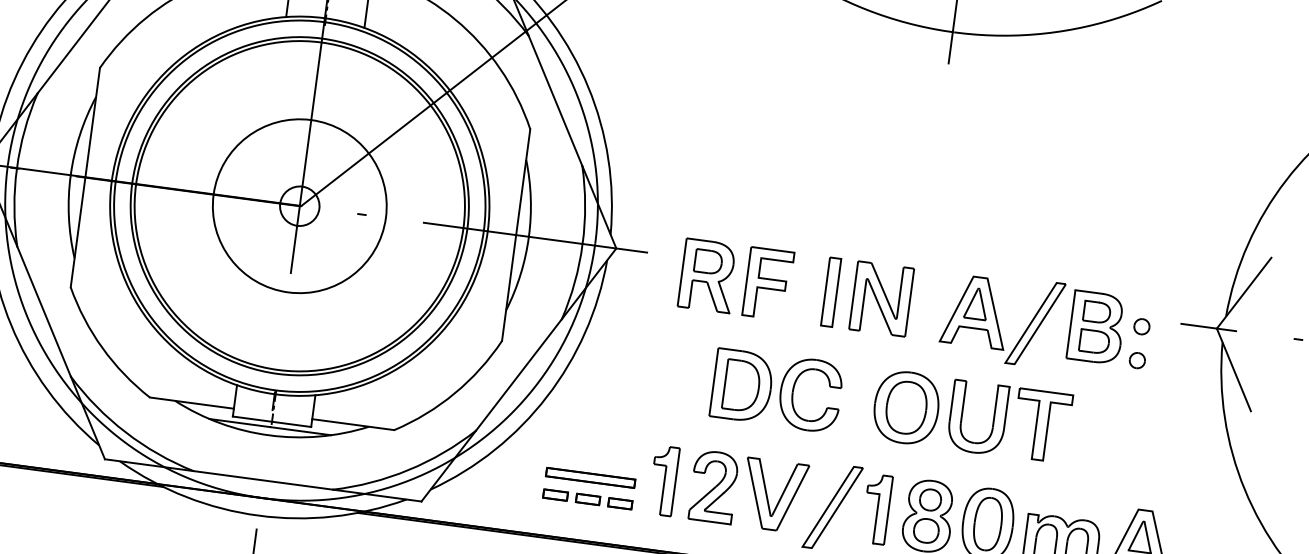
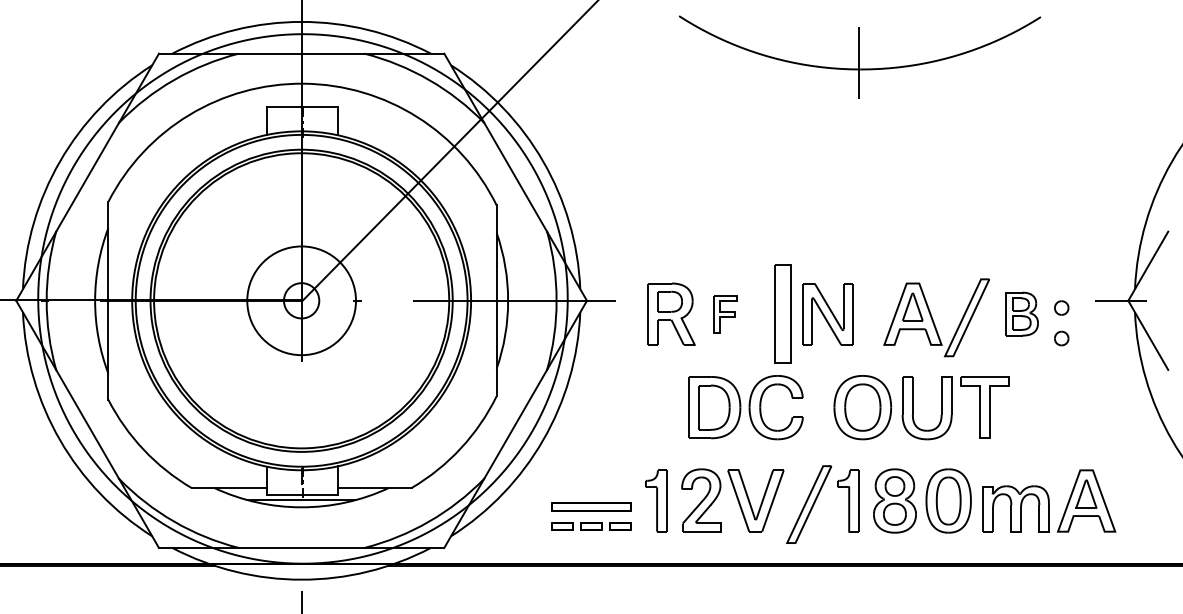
circle: (299, 205) -> (301, 300), size x0.7
part: (767, 284) -> (725, 314), size x0.6
part: (830, 292) -> (781, 314), size x1.6
part: (1096, 326) -> (1021, 313), size x0.7

